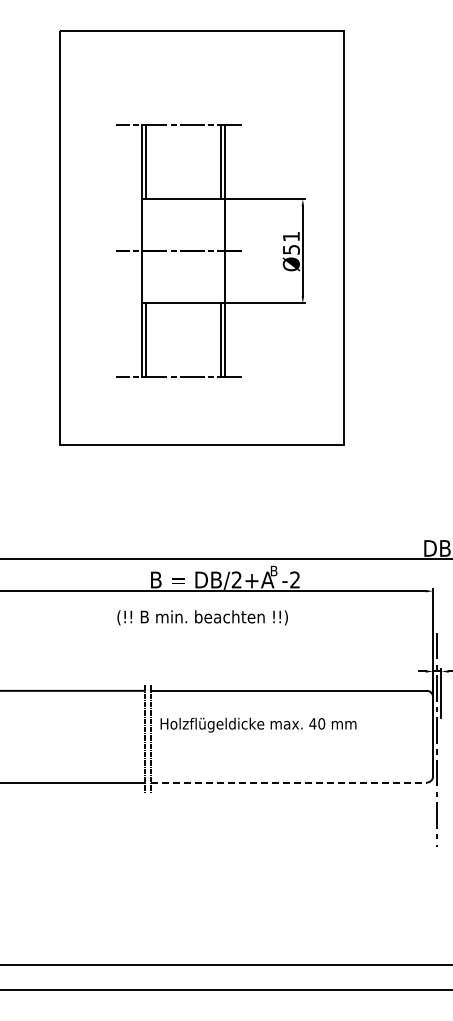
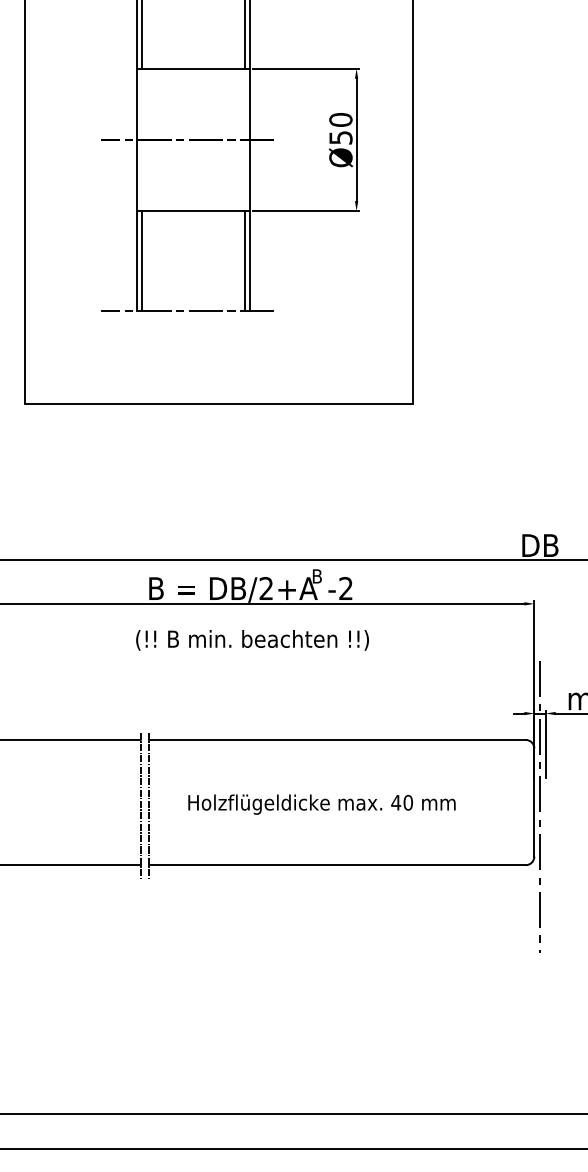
text: (290, 236) -> (339, 119), Ø51 -> Ø50
text: (202, 617) -> (252, 639), moved
text: (258, 724) -> (321, 803), moved
line: (288, 782) -> (336, 865), dashed -> solid

